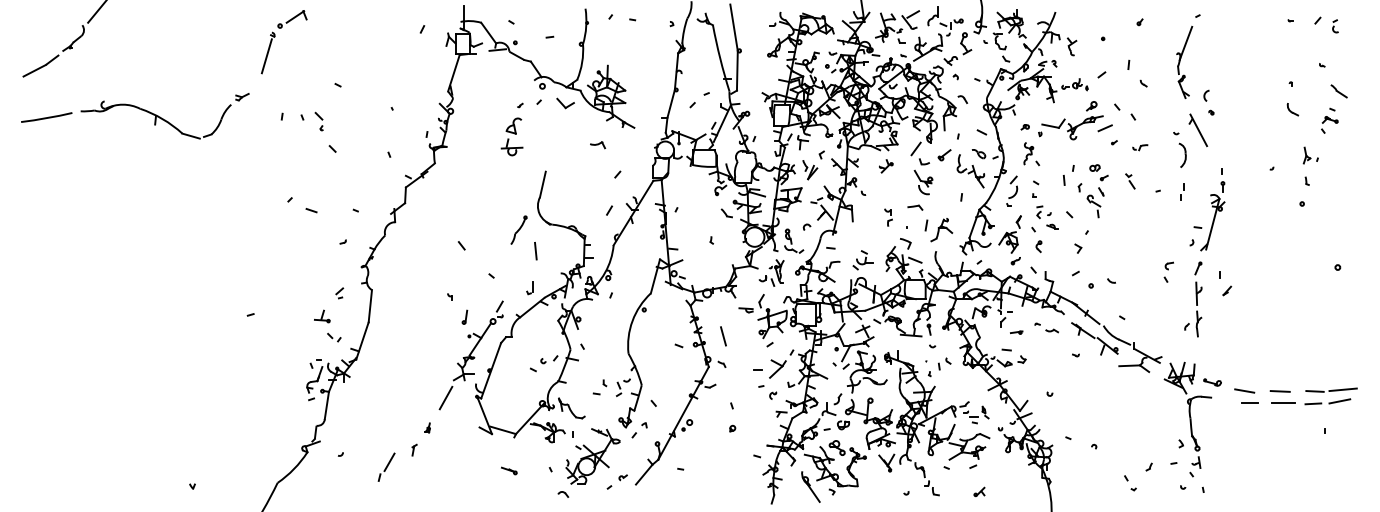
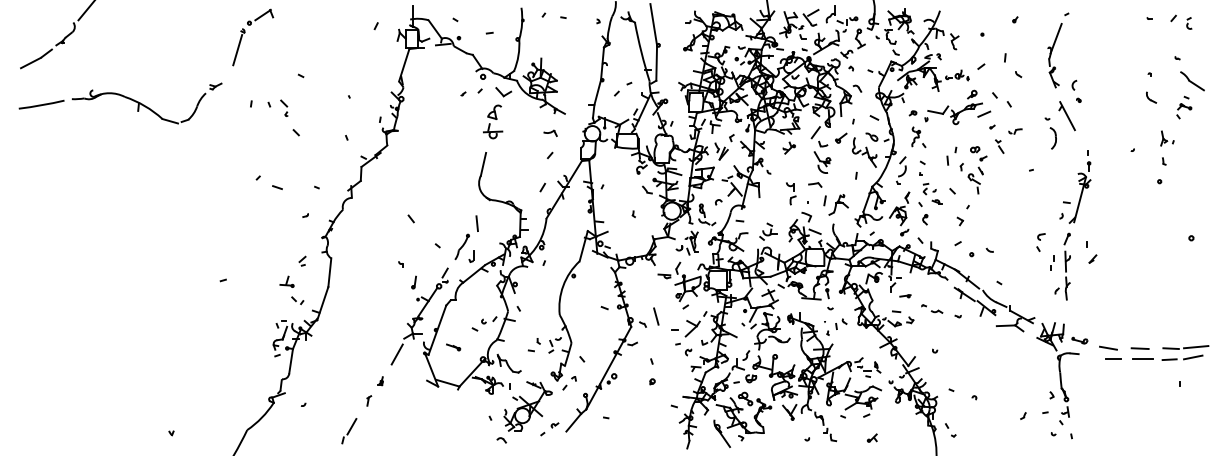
part: (1339, 91) -> (1192, 81), size x1.67
part: (512, 136) -> (493, 121), moved
part: (597, 144) -> (550, 132), moved
part: (1130, 181) -> (999, 146), moved
part: (1181, 191) -> (1052, 262), moved
part: (888, 217) -> (791, 193), size x1.43
part: (518, 229) -> (461, 246), moved
part: (1047, 327) -> (932, 308), moved
line: (723, 336) -> (656, 316), moved
part: (386, 467) -> (349, 431), moved
part: (509, 471) -> (453, 347), moved
part: (1130, 483) -> (950, 430), moved

